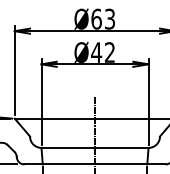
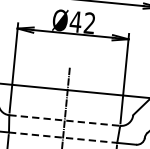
line: (95, 147) -> (65, 120), solid -> dashed
line: (95, 164) -> (63, 137), solid -> dashed

